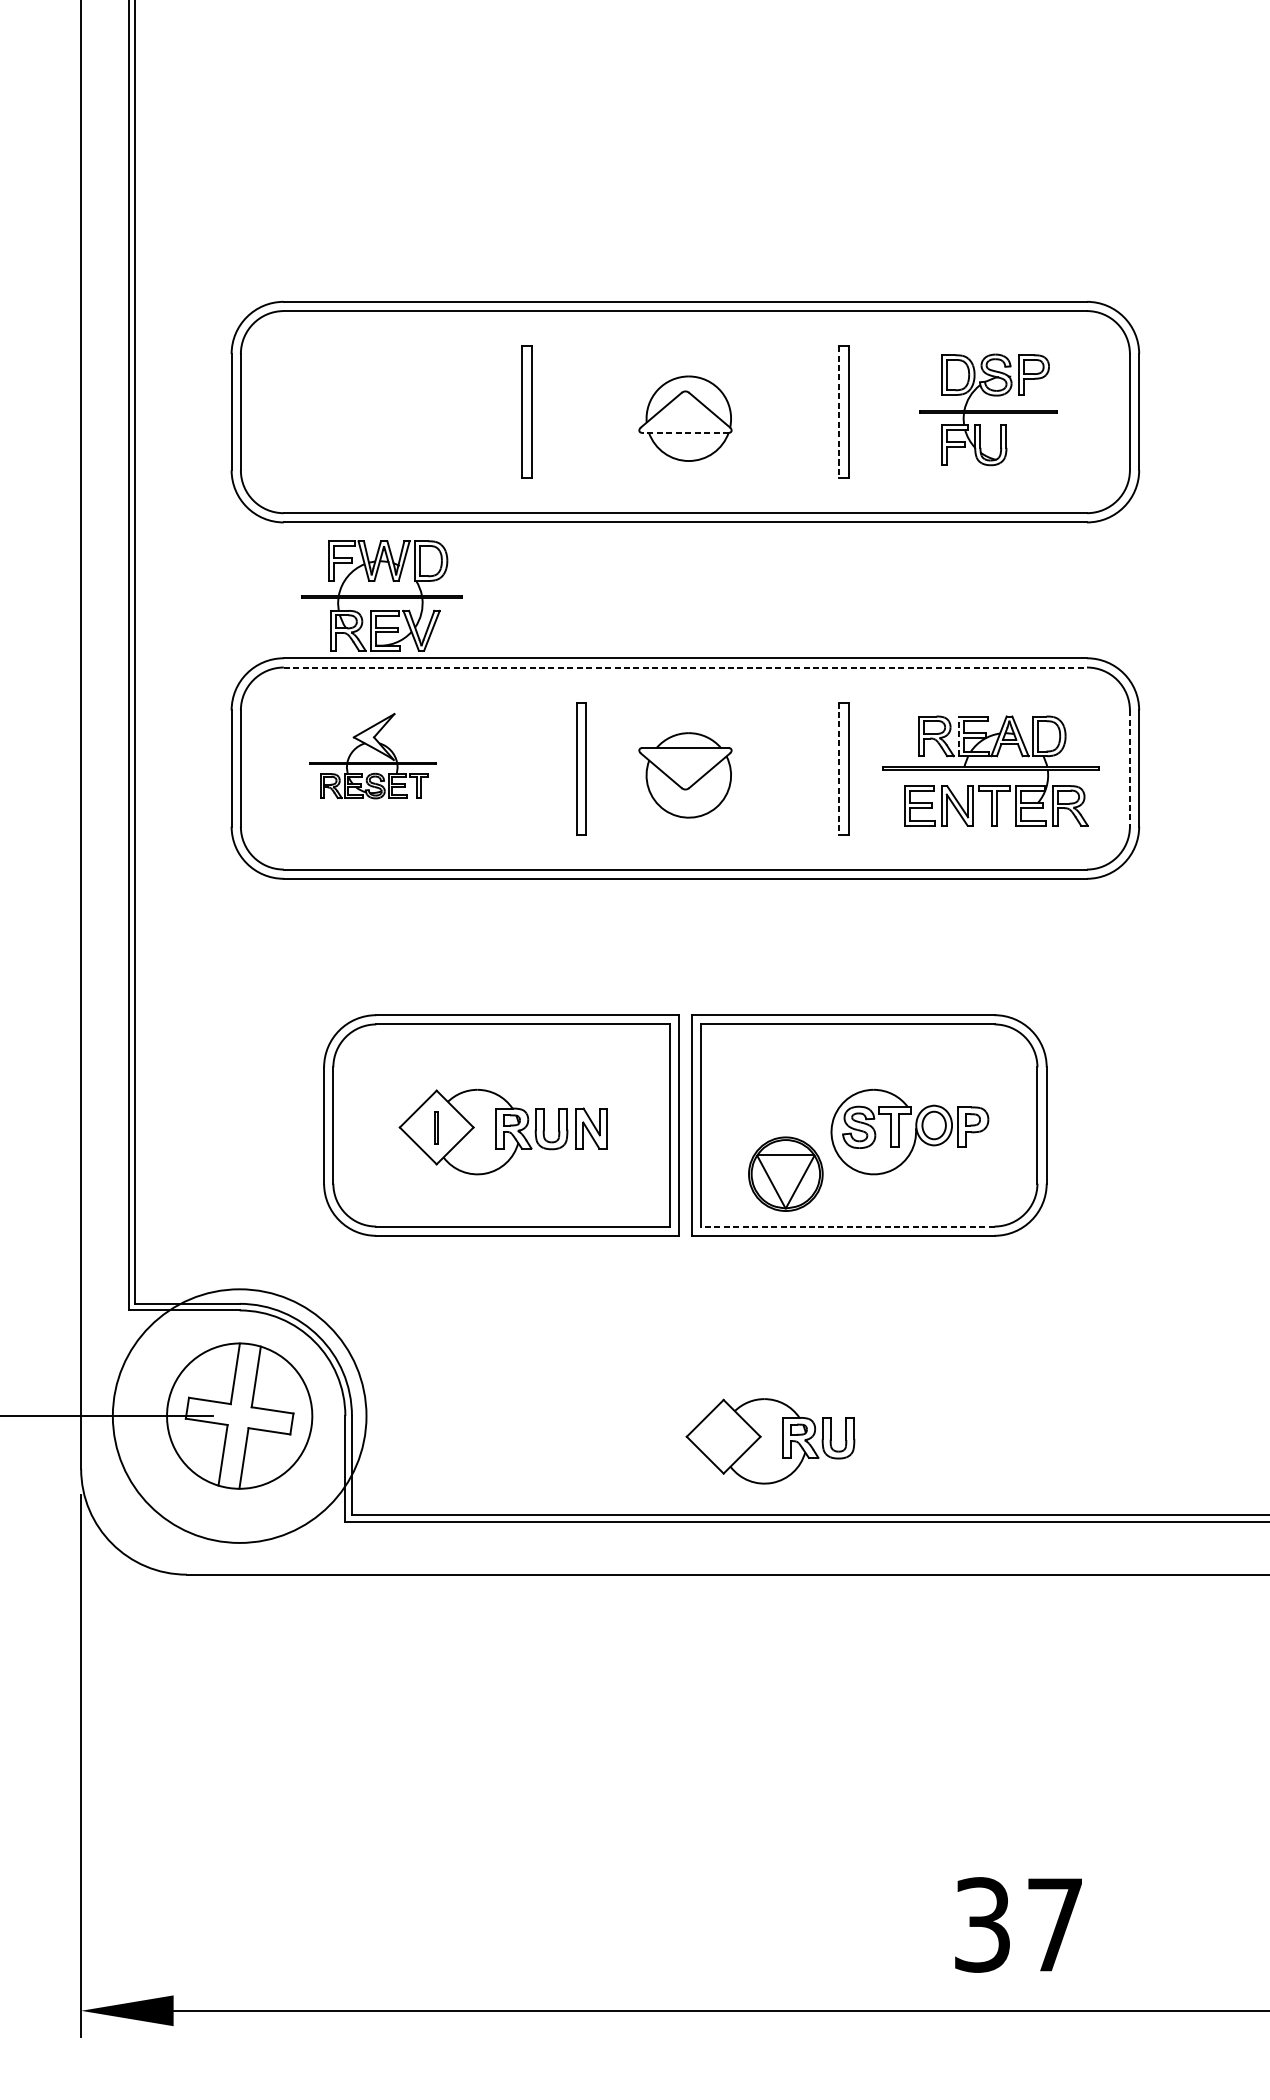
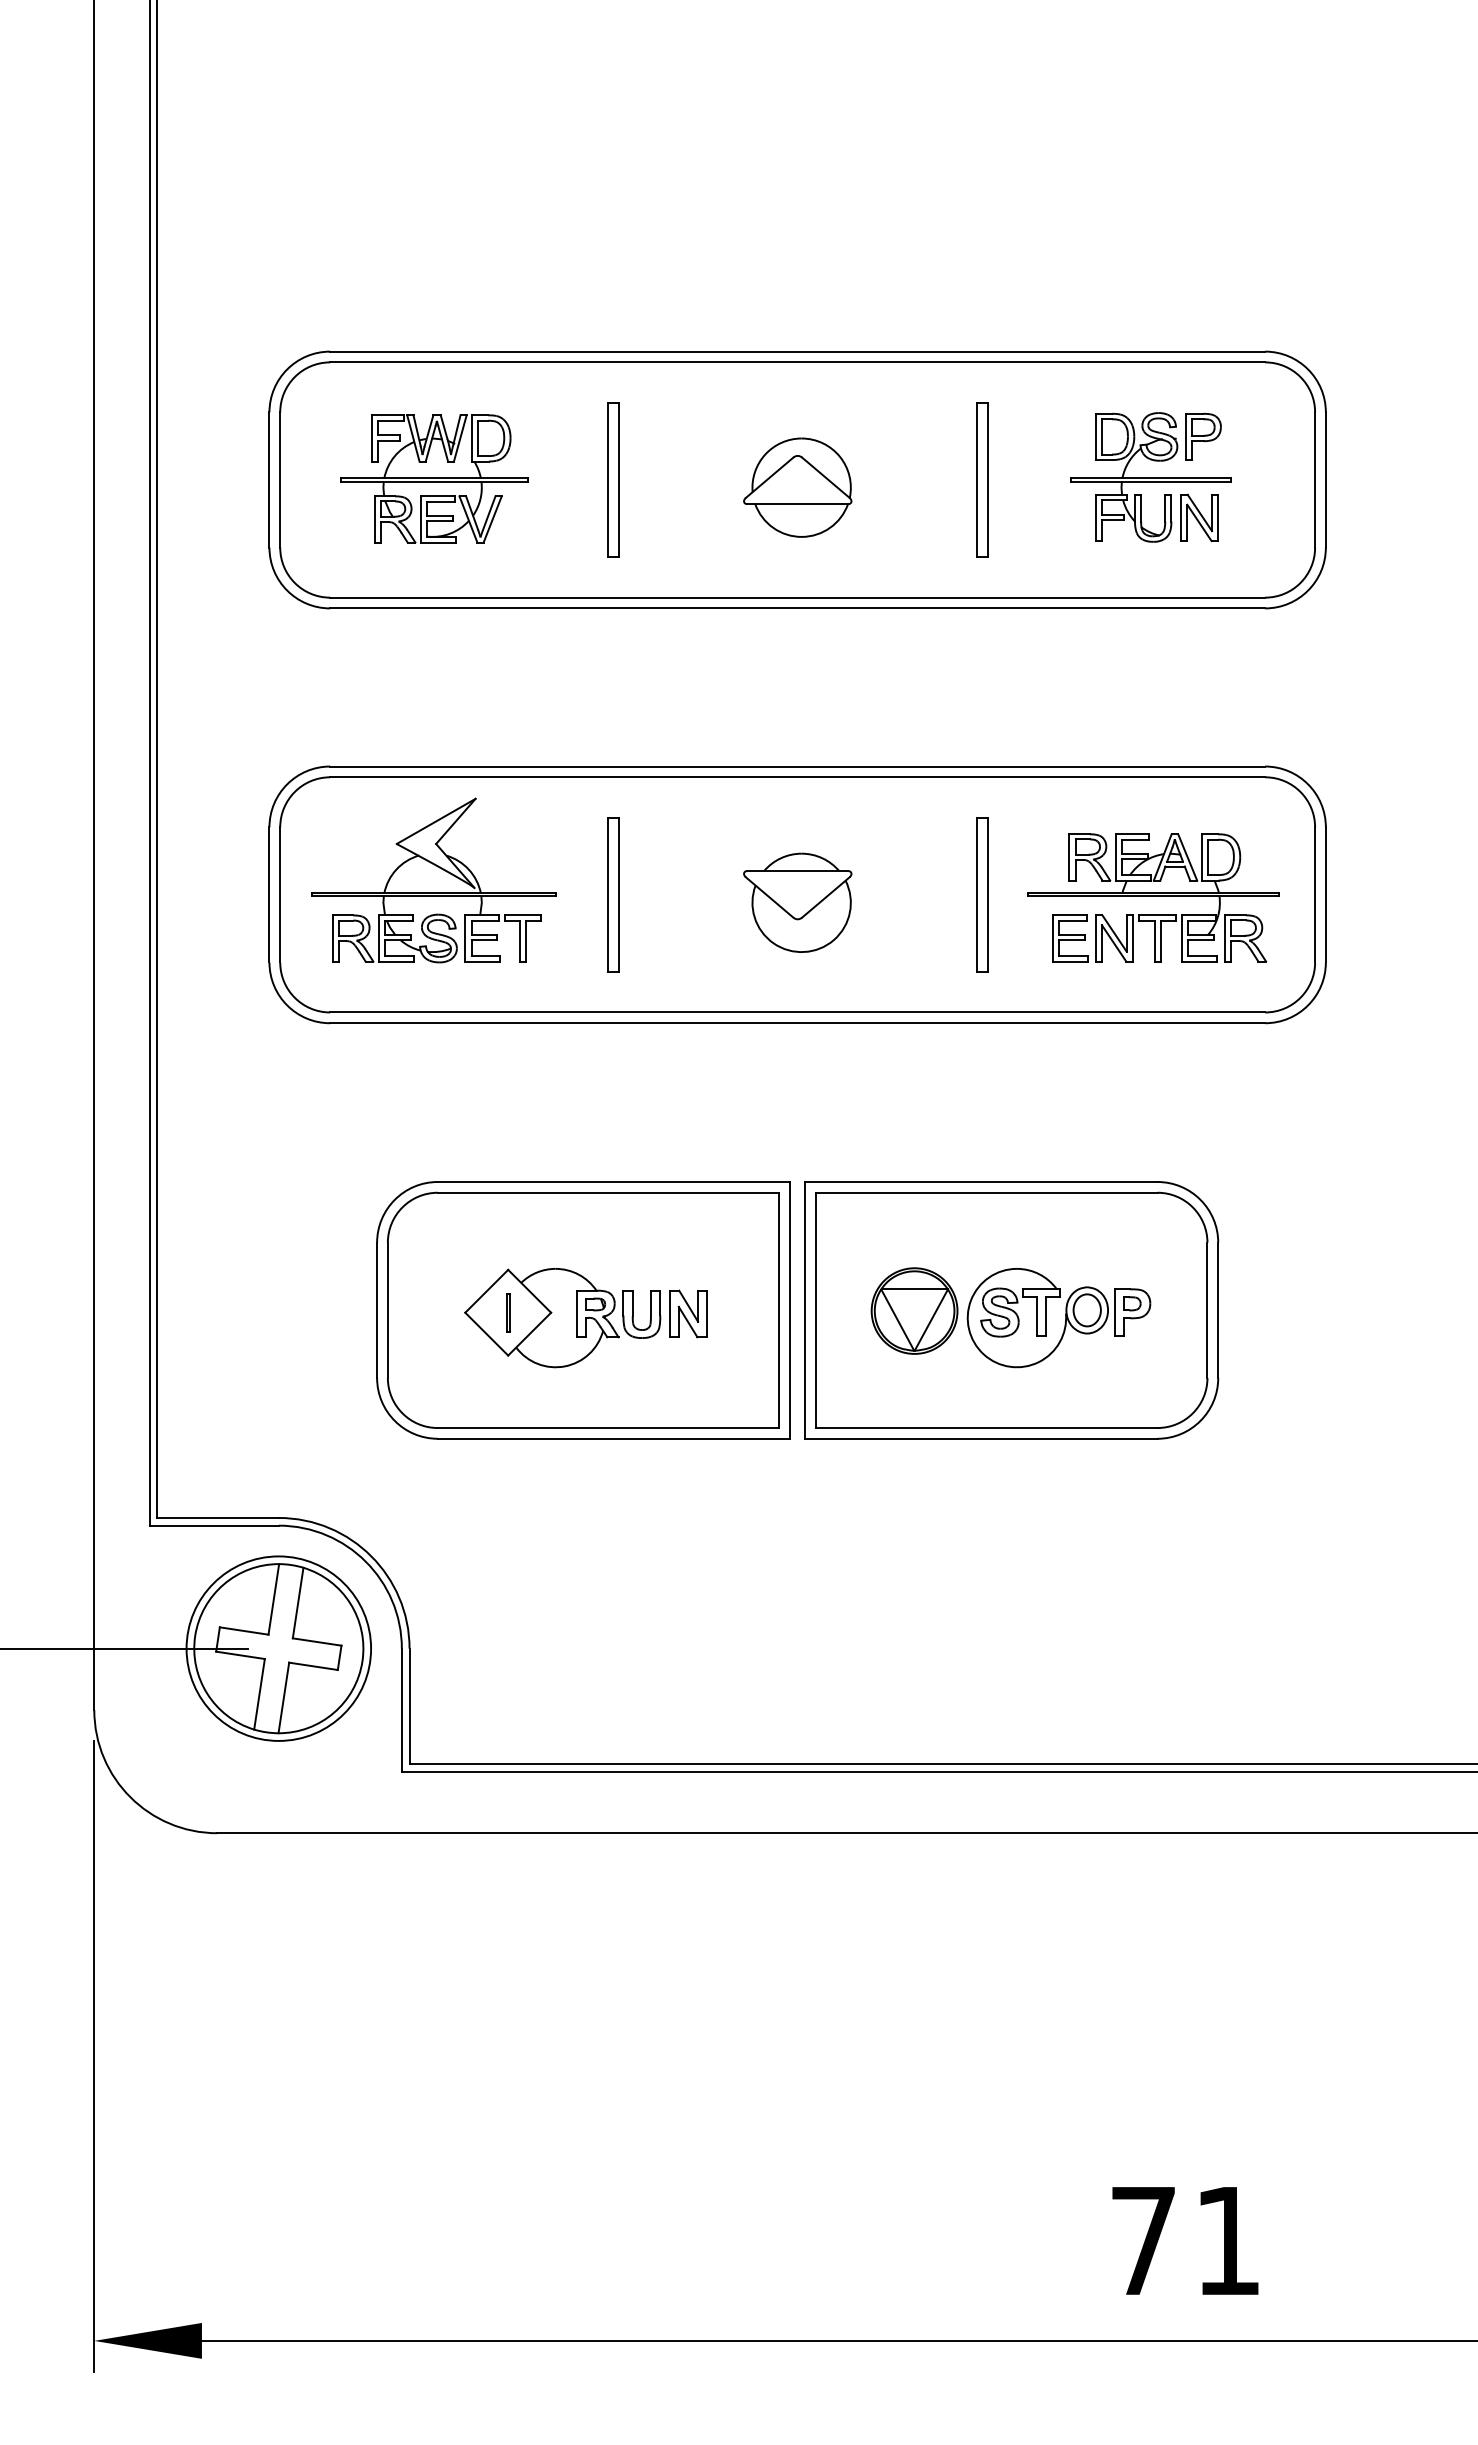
line: (839, 412) -> (976, 480), dashed -> solid
line: (685, 433) -> (797, 504), dashed -> solid
part: (1030, 444) -> (1199, 517), added
part: (381, 595) -> (434, 478), moved
line: (686, 667) -> (798, 777), dashed -> solid
line: (959, 735) -> (1116, 856), dashed -> solid
part: (372, 756) -> (433, 880), size x1.67
part: (582, 768) -> (613, 894), moved
line: (839, 768) -> (976, 894), dashed -> solid
line: (1130, 768) -> (1315, 894), dashed -> solid
part: (785, 1173) -> (914, 1310), moved
line: (847, 1226) -> (986, 1428), dashed -> solid
circle: (239, 1415) -> (278, 1648), size x0.62
part: (770, 1441) -> (896, 1678), removed
text: (1018, 1924) -> (1185, 2240), 37 -> 71

